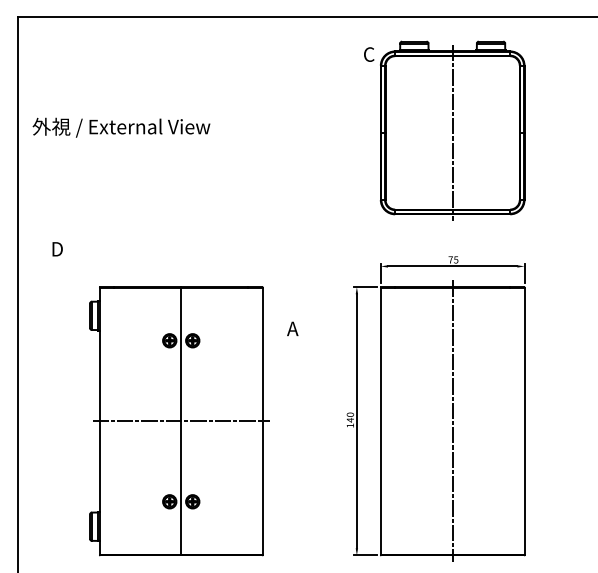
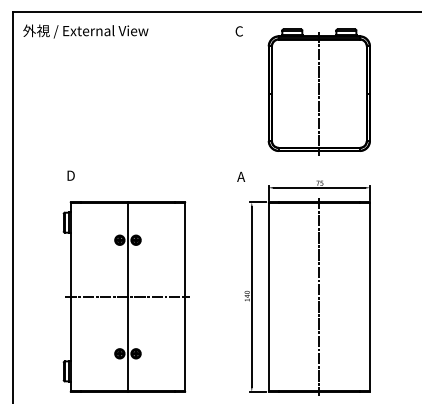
text: (369, 54) -> (239, 31), moved
text: (121, 127) -> (85, 31), moved
text: (57, 249) -> (71, 175), moved
text: (292, 328) -> (240, 176), moved

